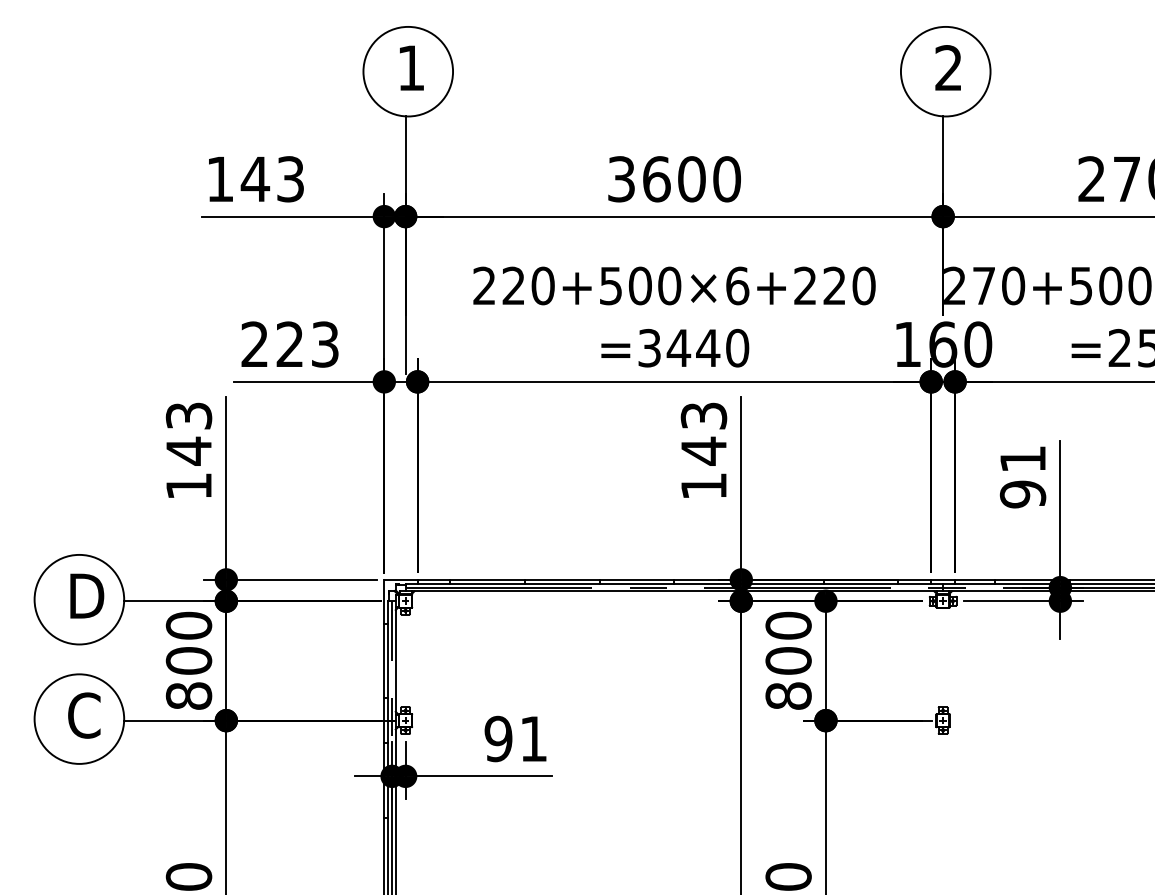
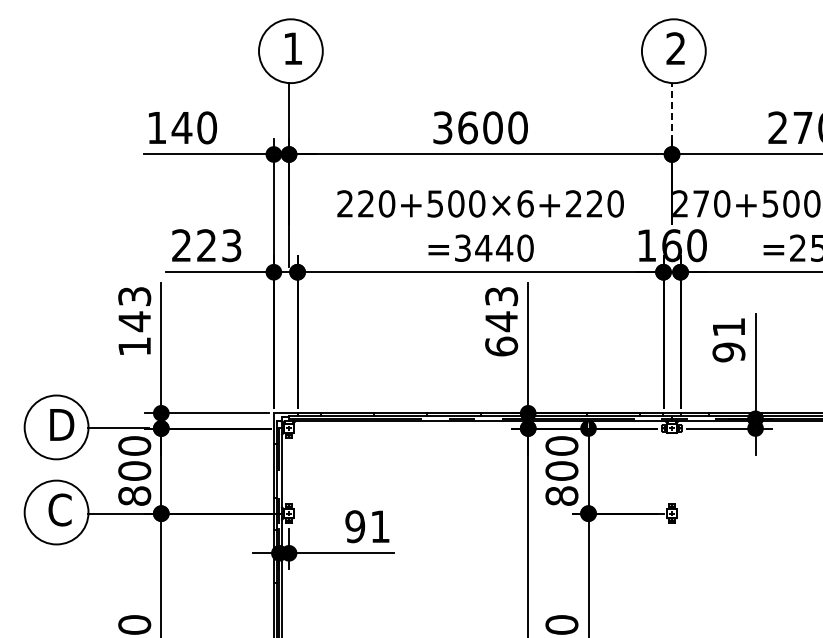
line: (942, 156) -> (671, 111), solid -> dashed
text: (291, 178) -> (207, 127), 143 -> 140
text: (703, 486) -> (501, 346), 143 -> 643

